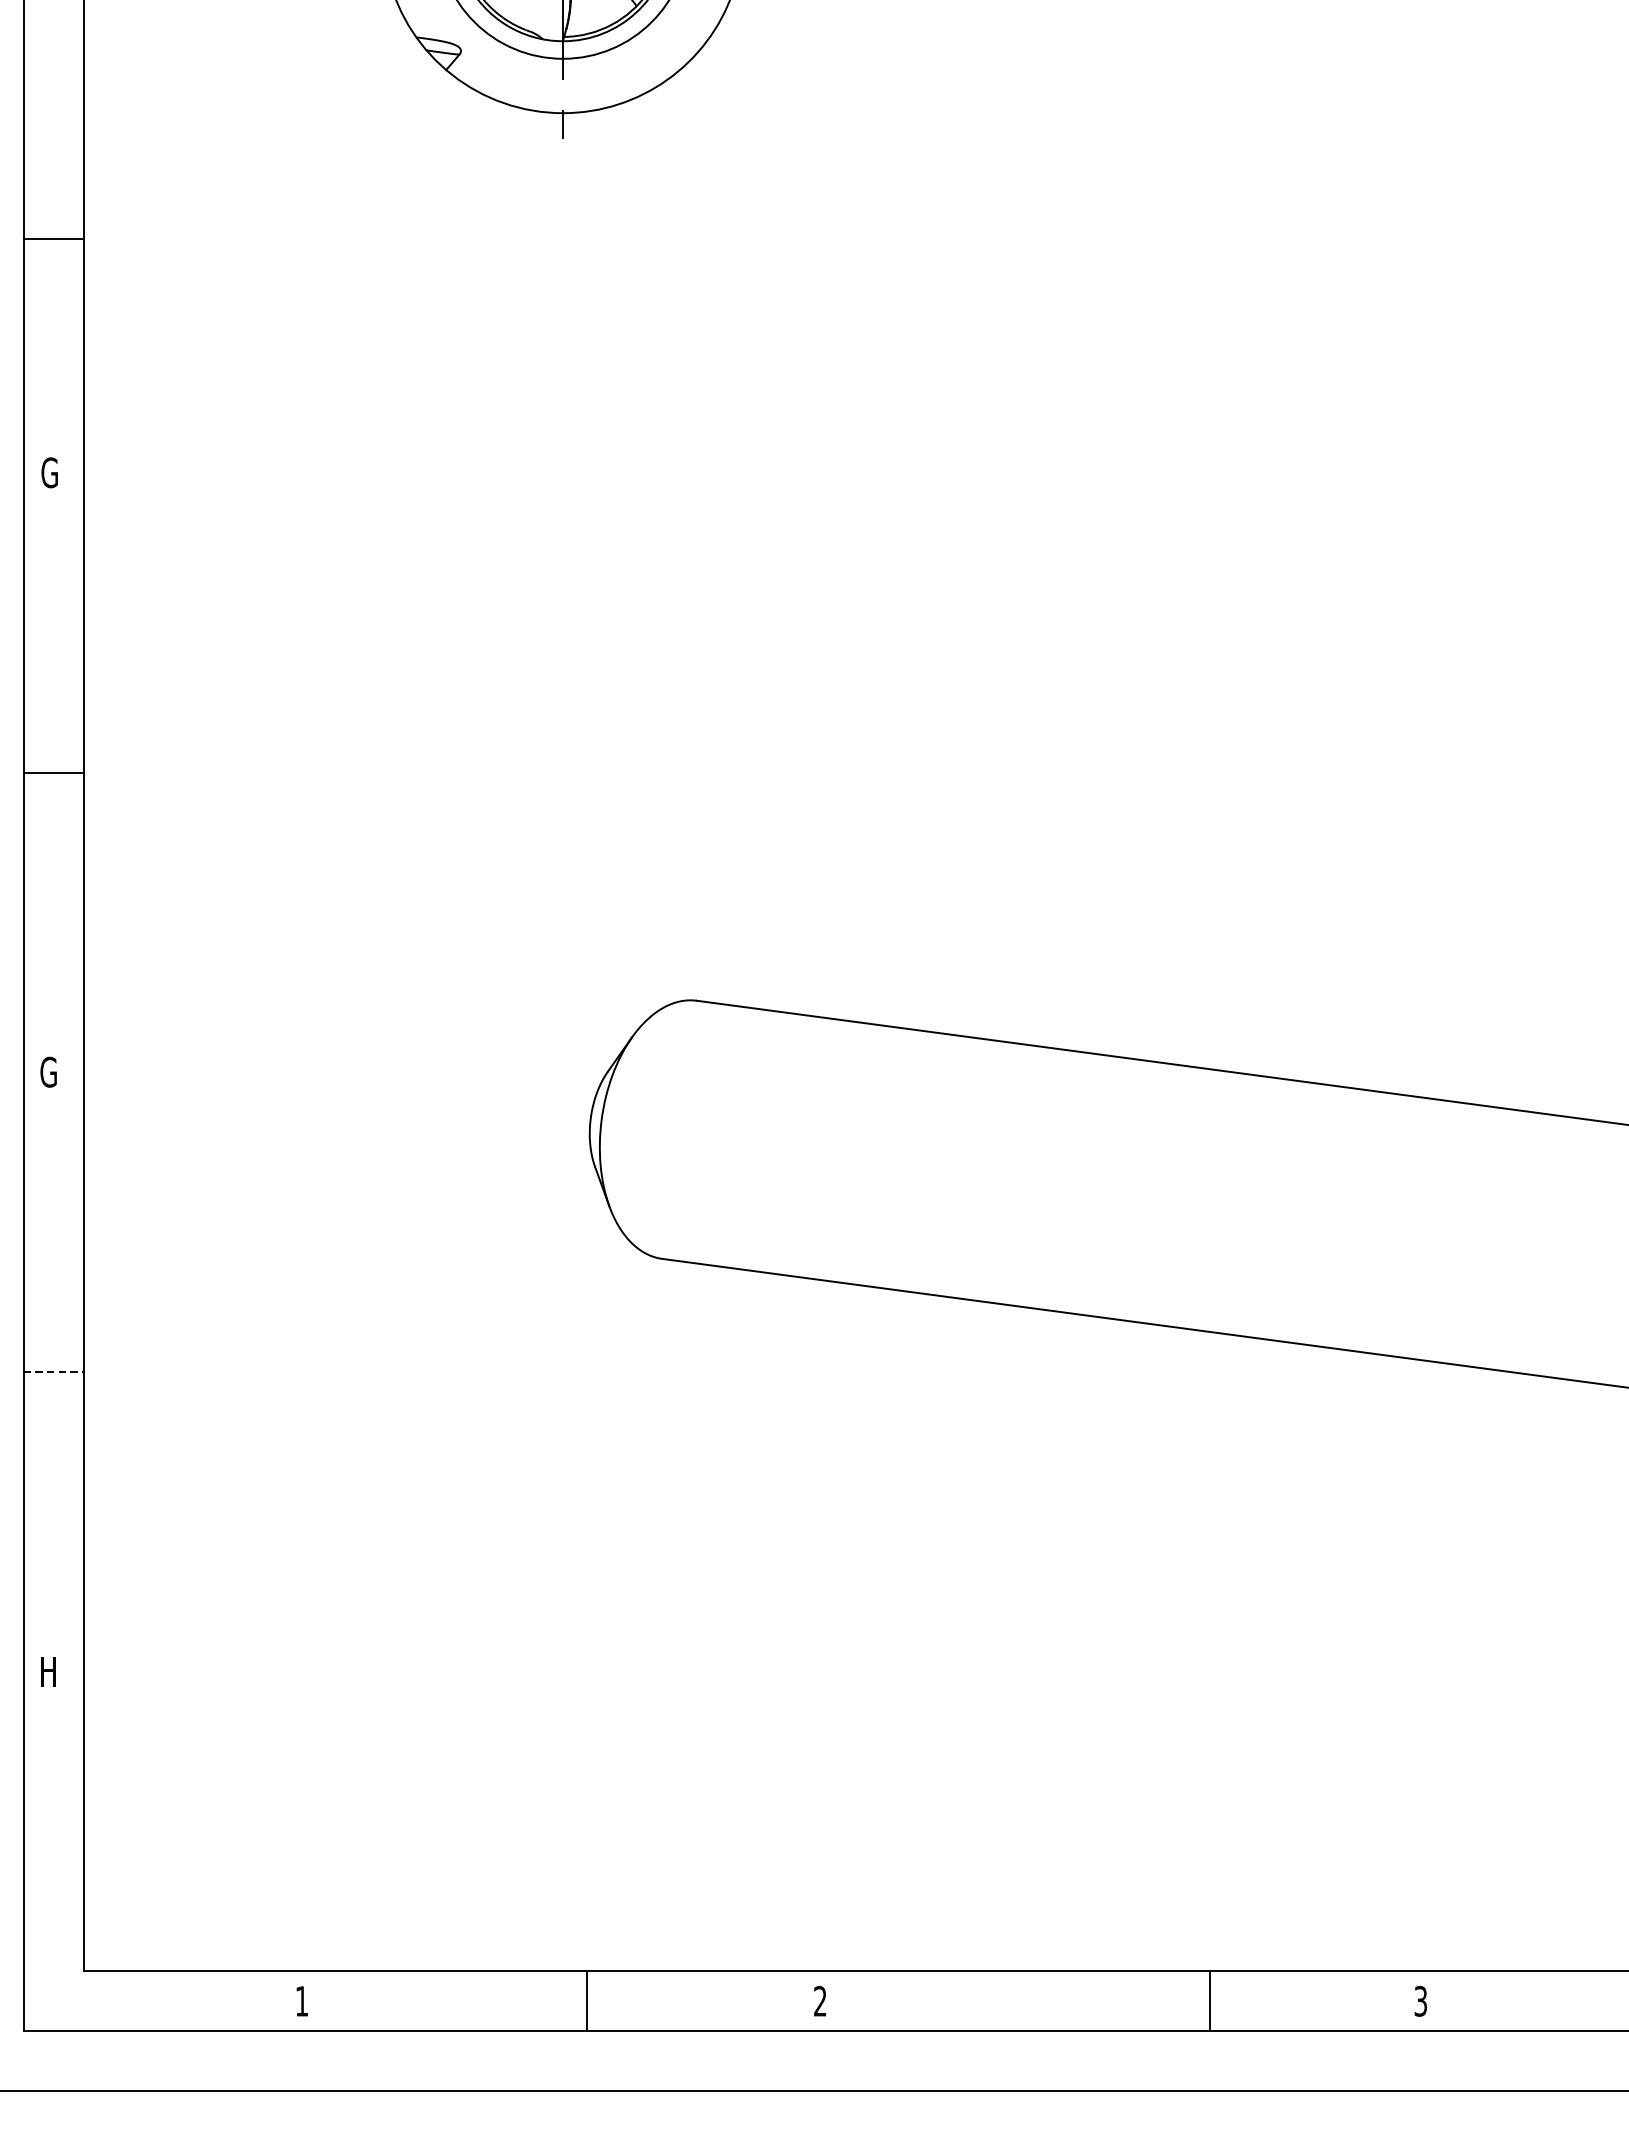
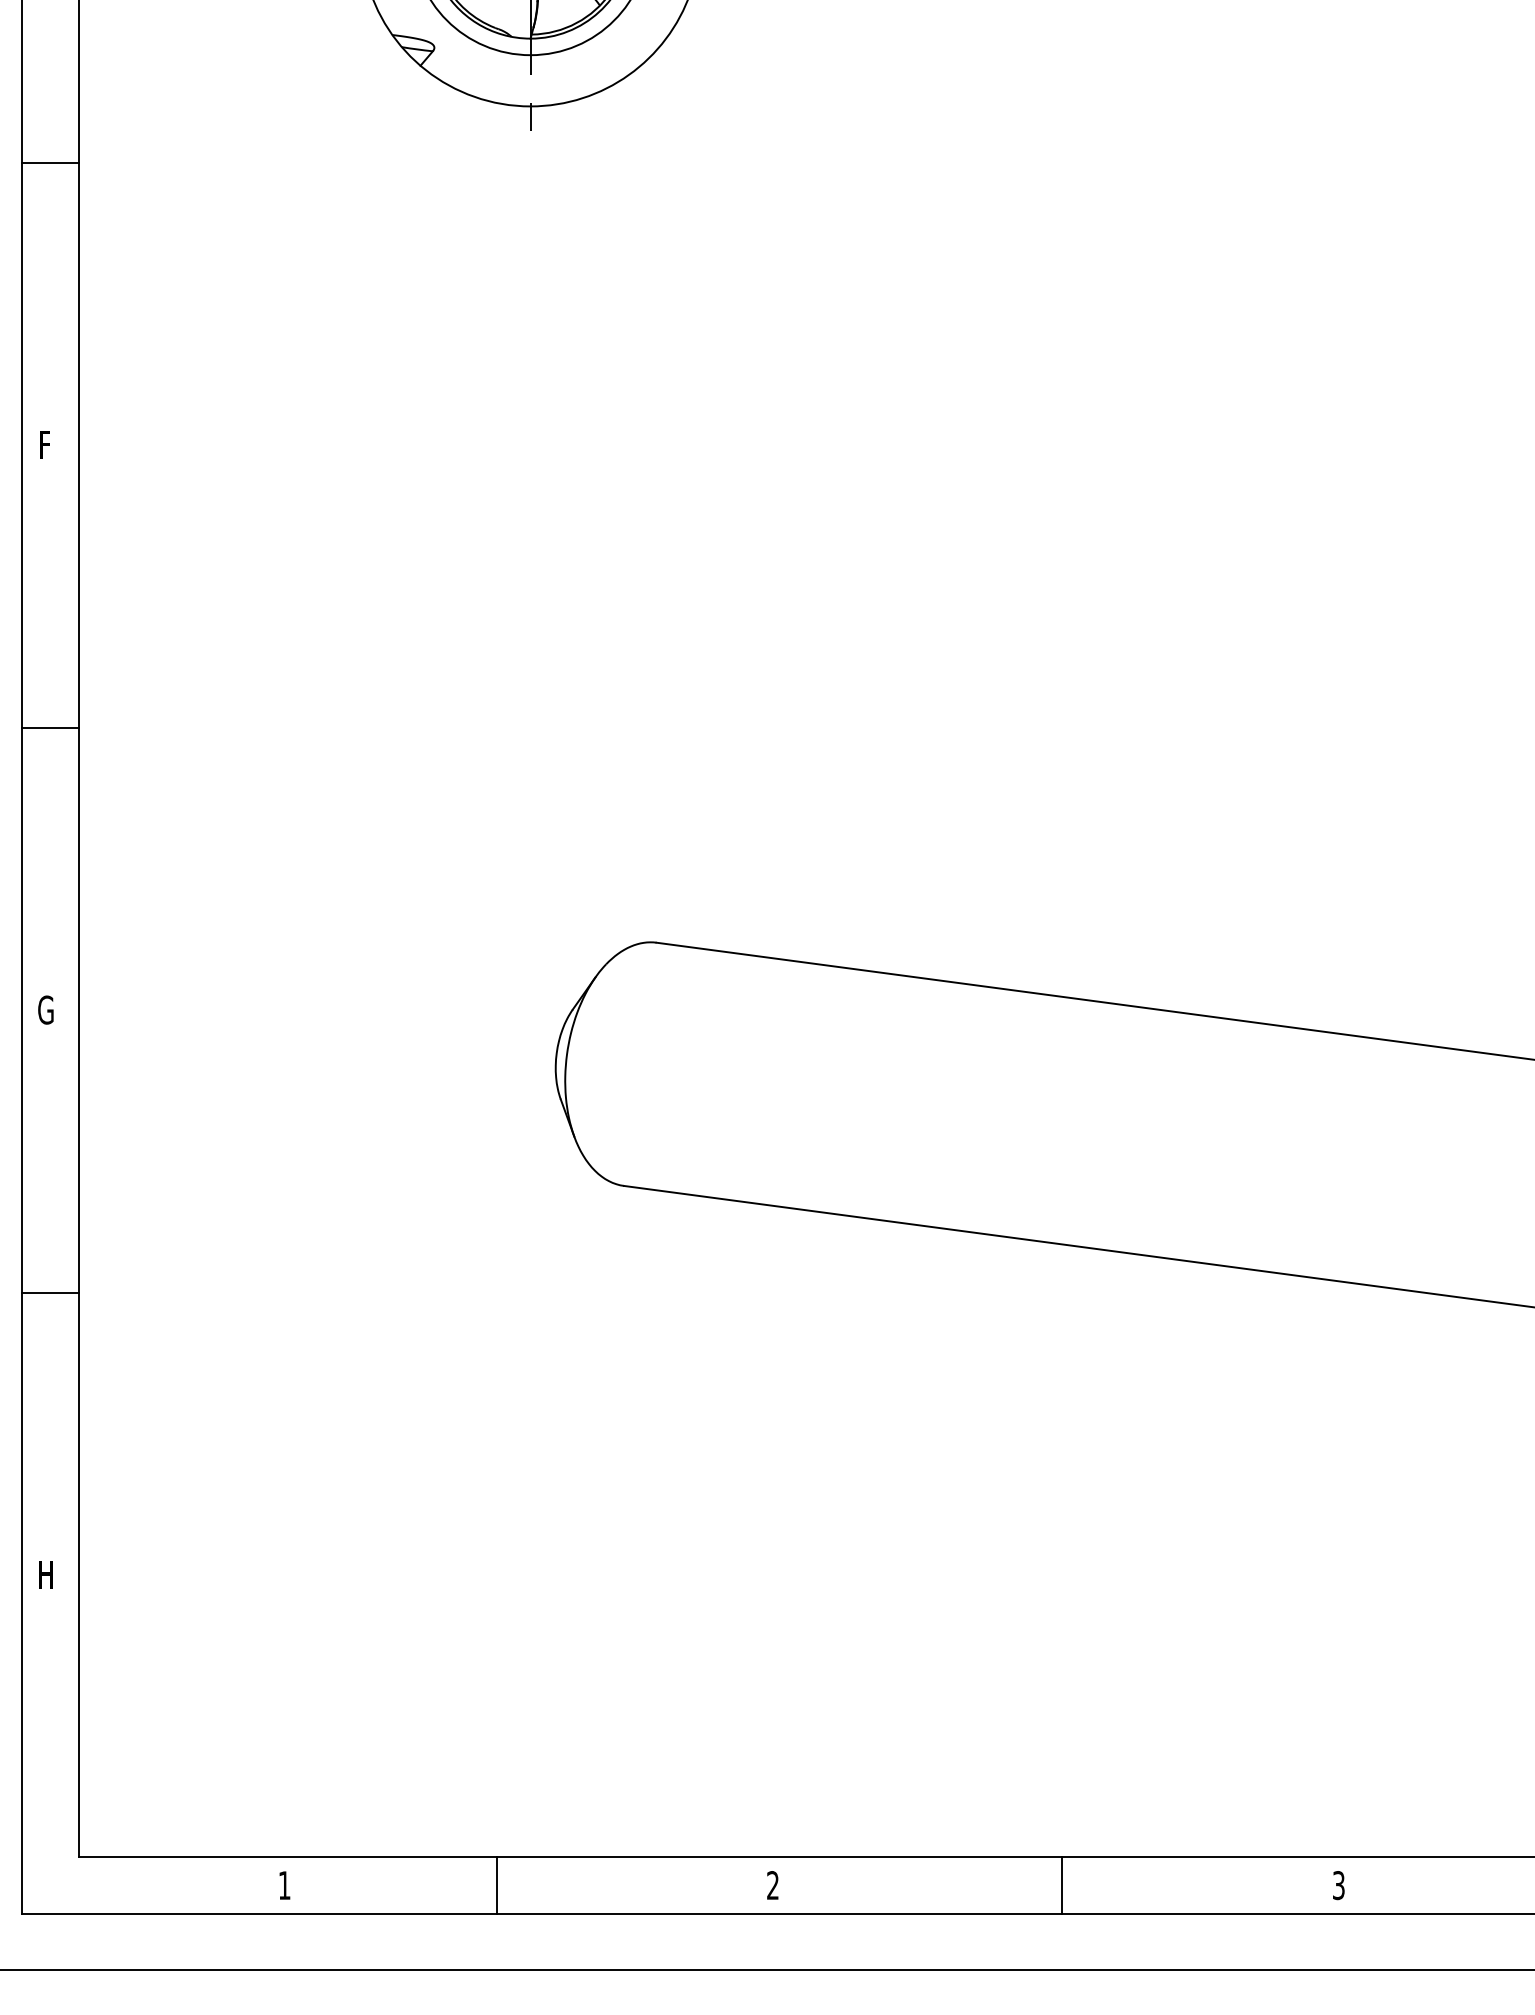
line: (53, 238) -> (50, 162), moved
text: (49, 471) -> (46, 444), G -> F
line: (54, 1371) -> (51, 1292), dashed -> solid
line: (586, 2001) -> (496, 1885), moved
line: (1210, 2001) -> (1061, 1885), moved

